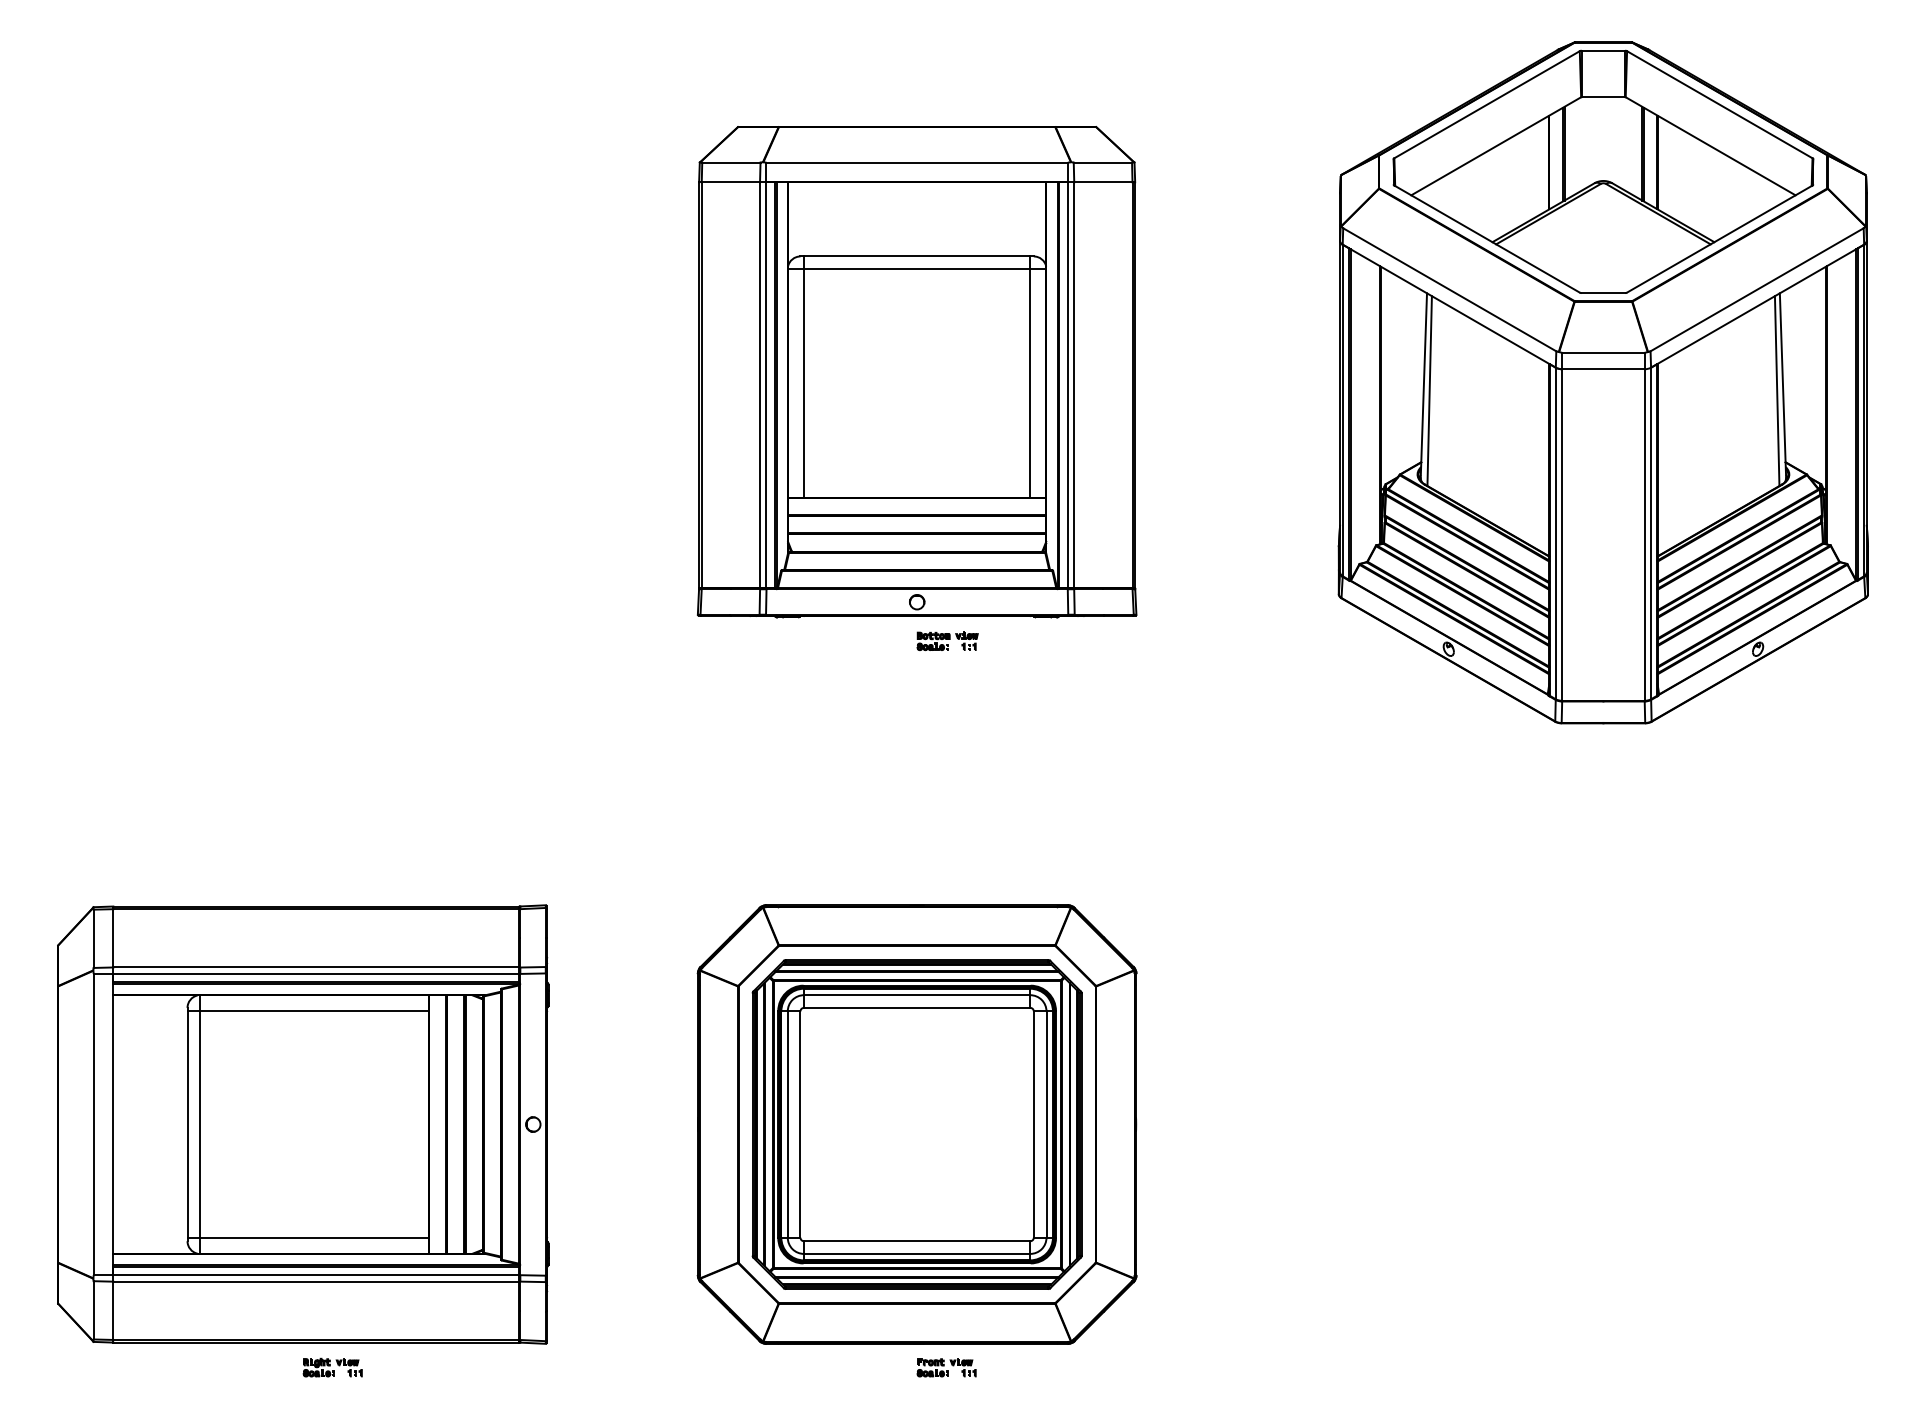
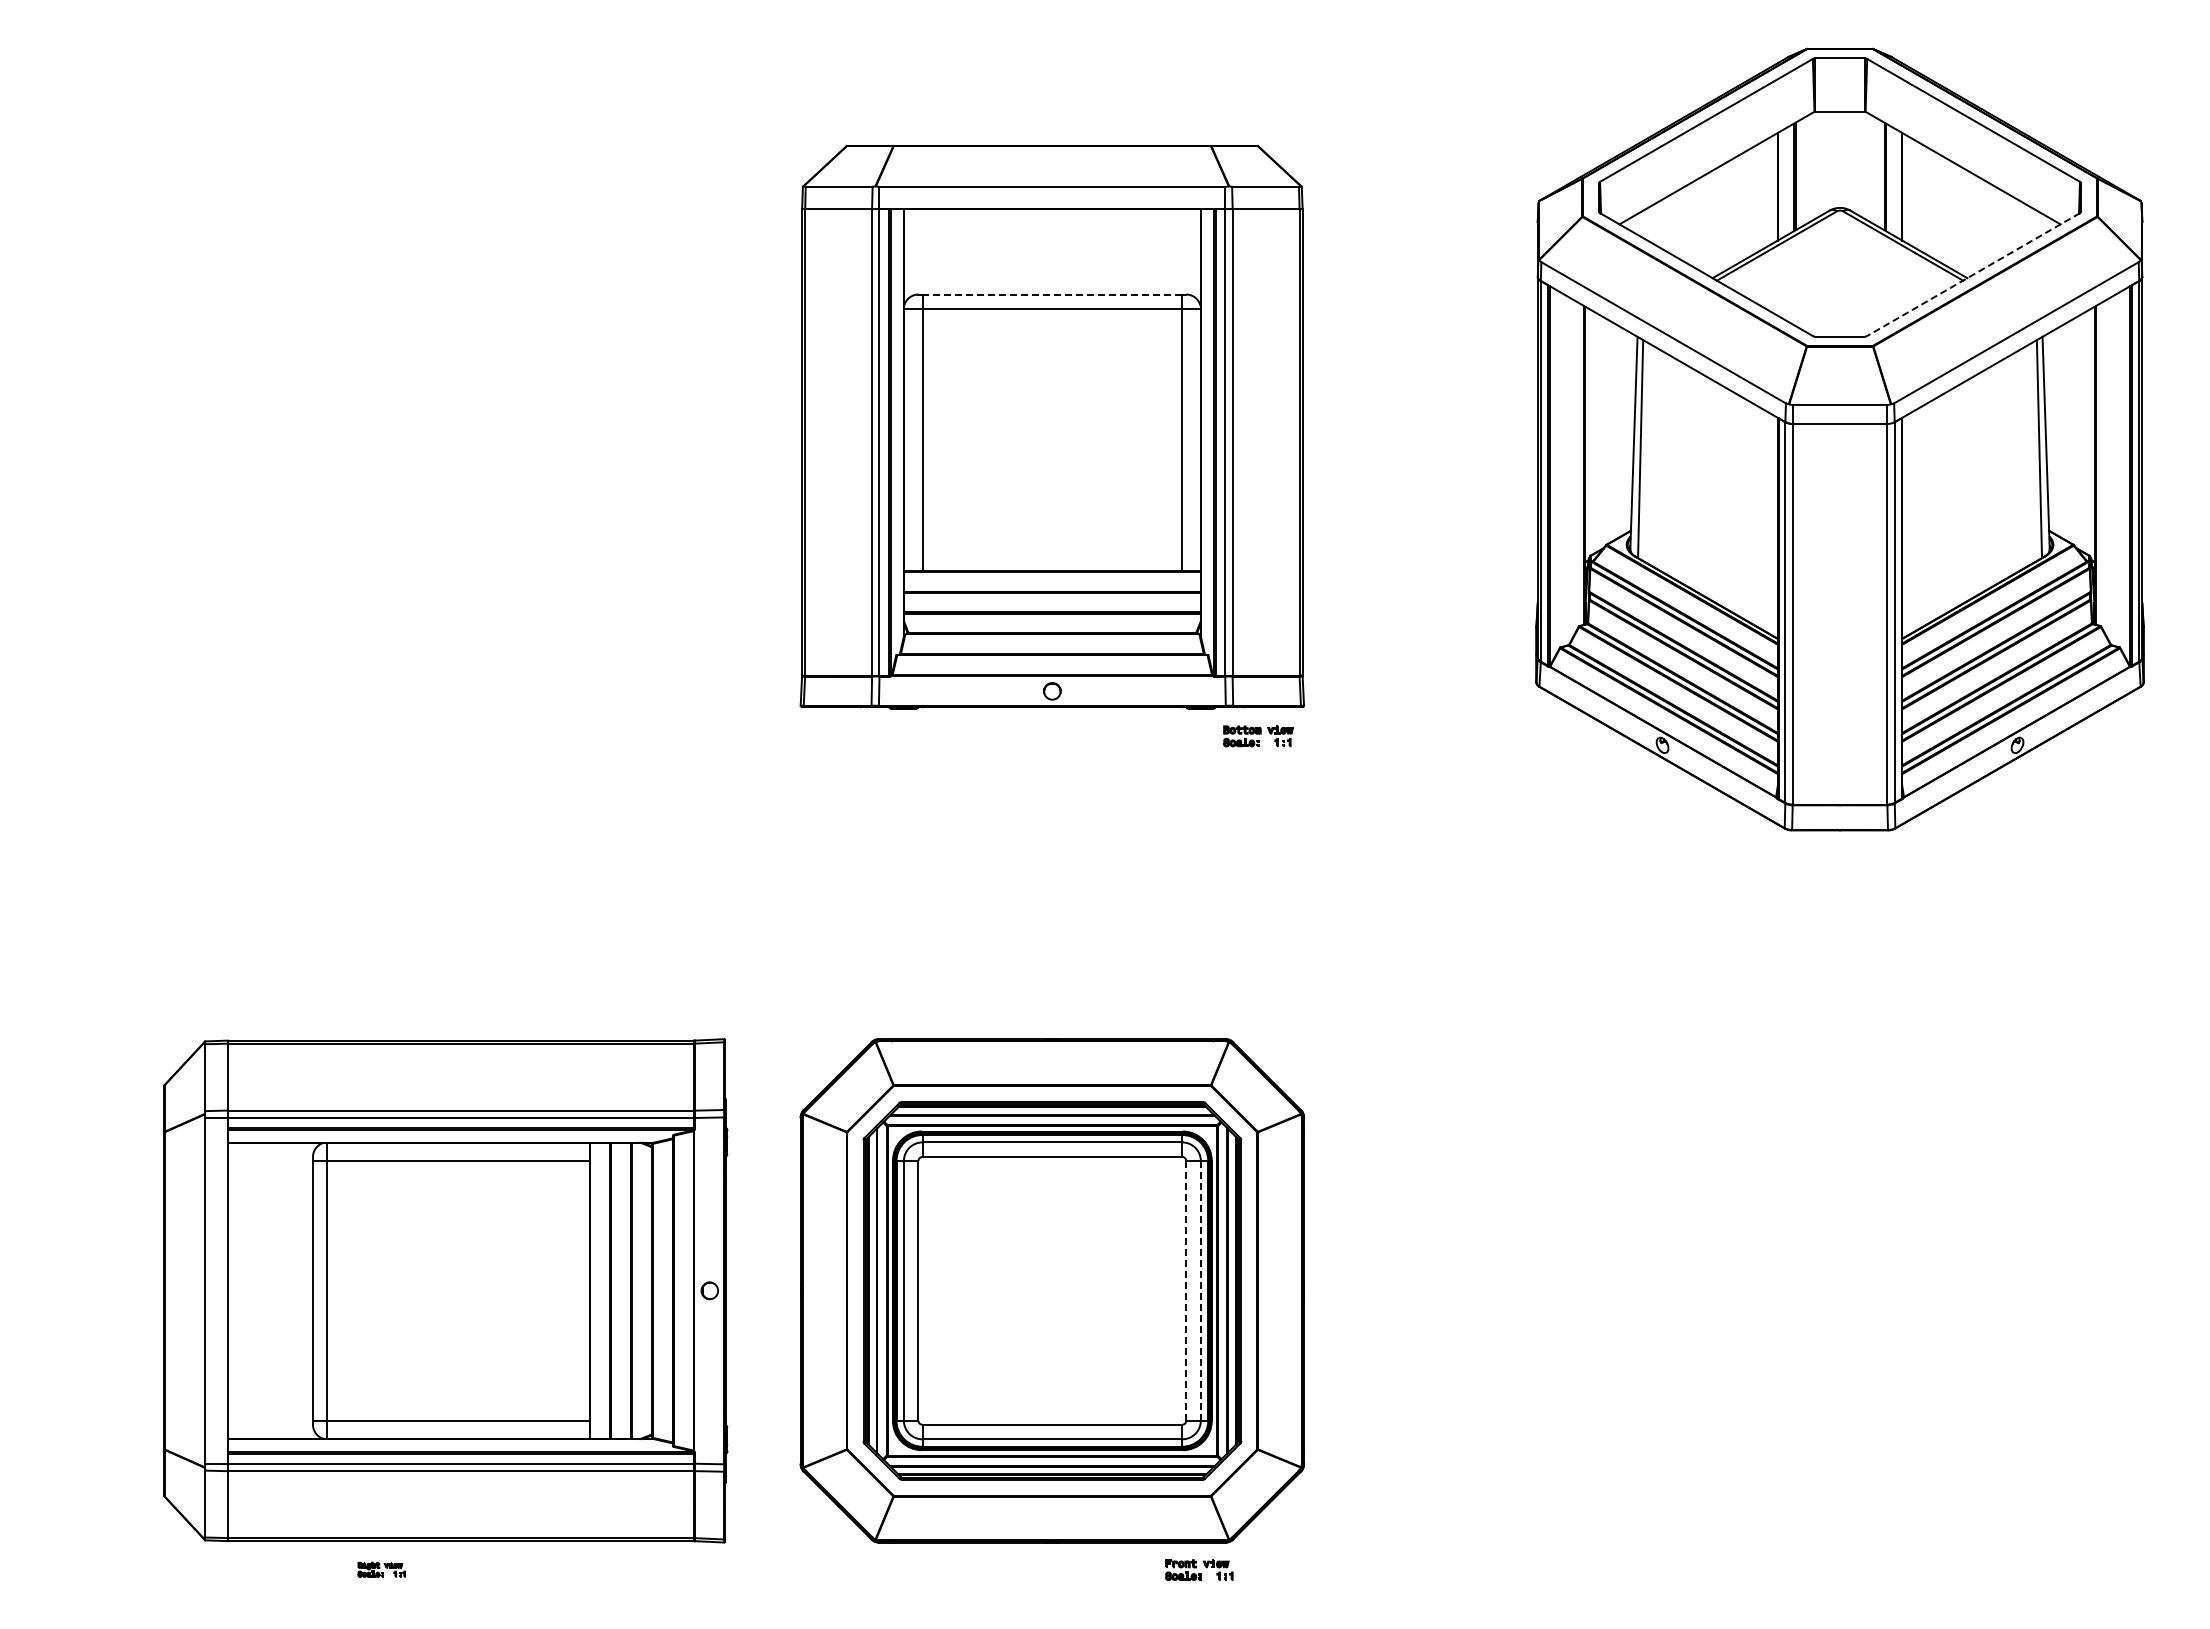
line: (1719, 238) -> (1973, 274), solid -> dashed
line: (917, 256) -> (1052, 294), solid -> dashed
part: (947, 641) -> (1258, 736), moved
part: (302, 1124) -> (445, 1290), moved
line: (1034, 1124) -> (1186, 1290), solid -> dashed
line: (1046, 1124) -> (1200, 1290), solid -> dashed
part: (332, 1367) -> (381, 1569), size x0.7
part: (946, 1367) -> (1199, 1569), moved

